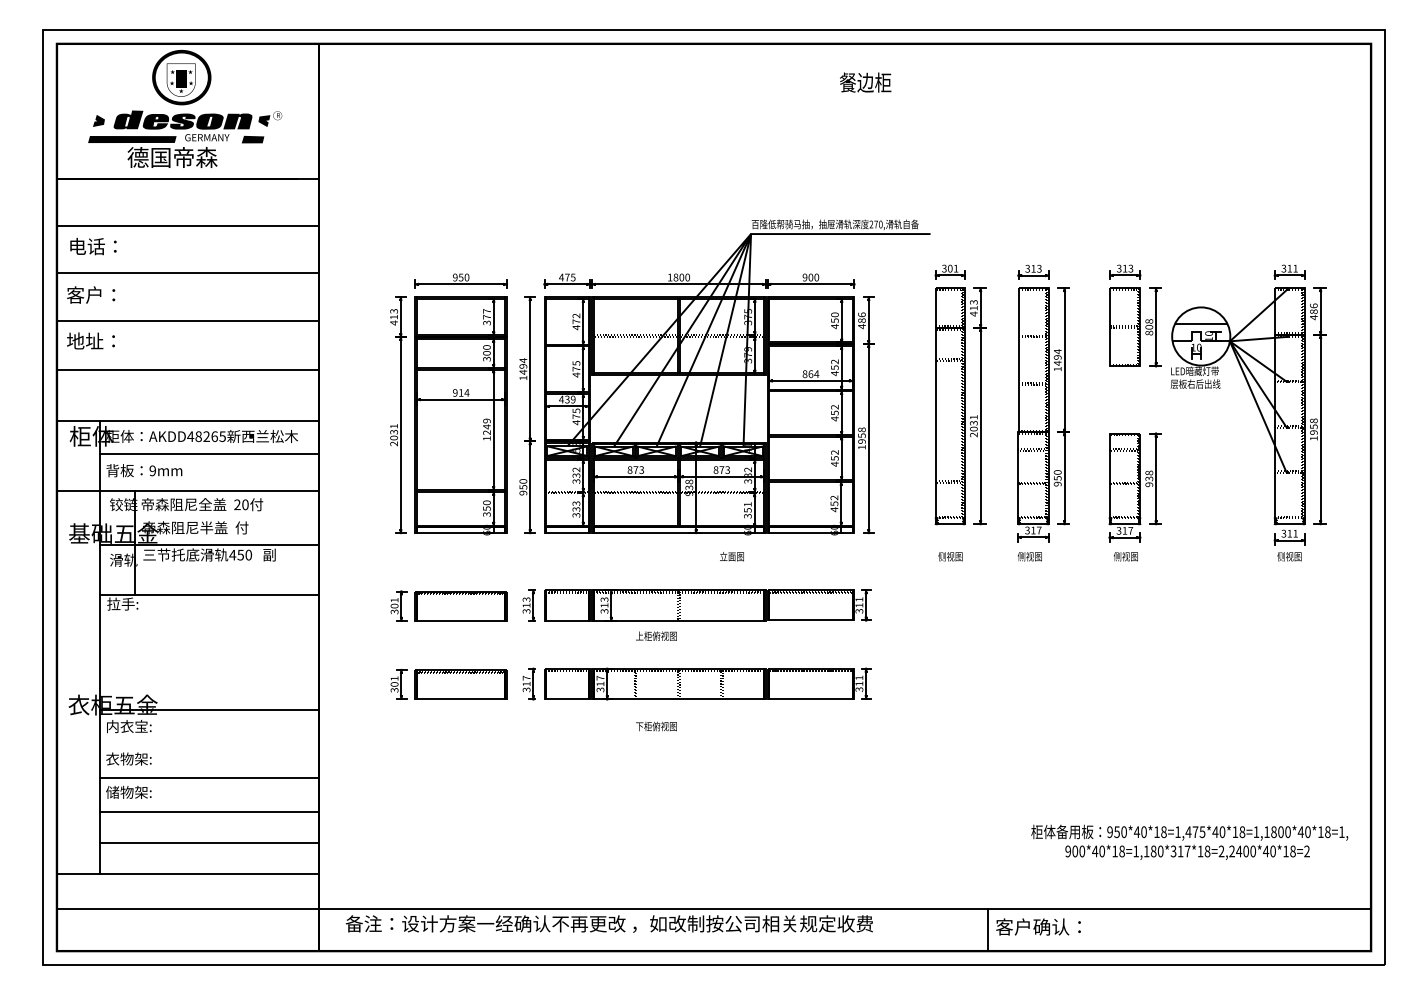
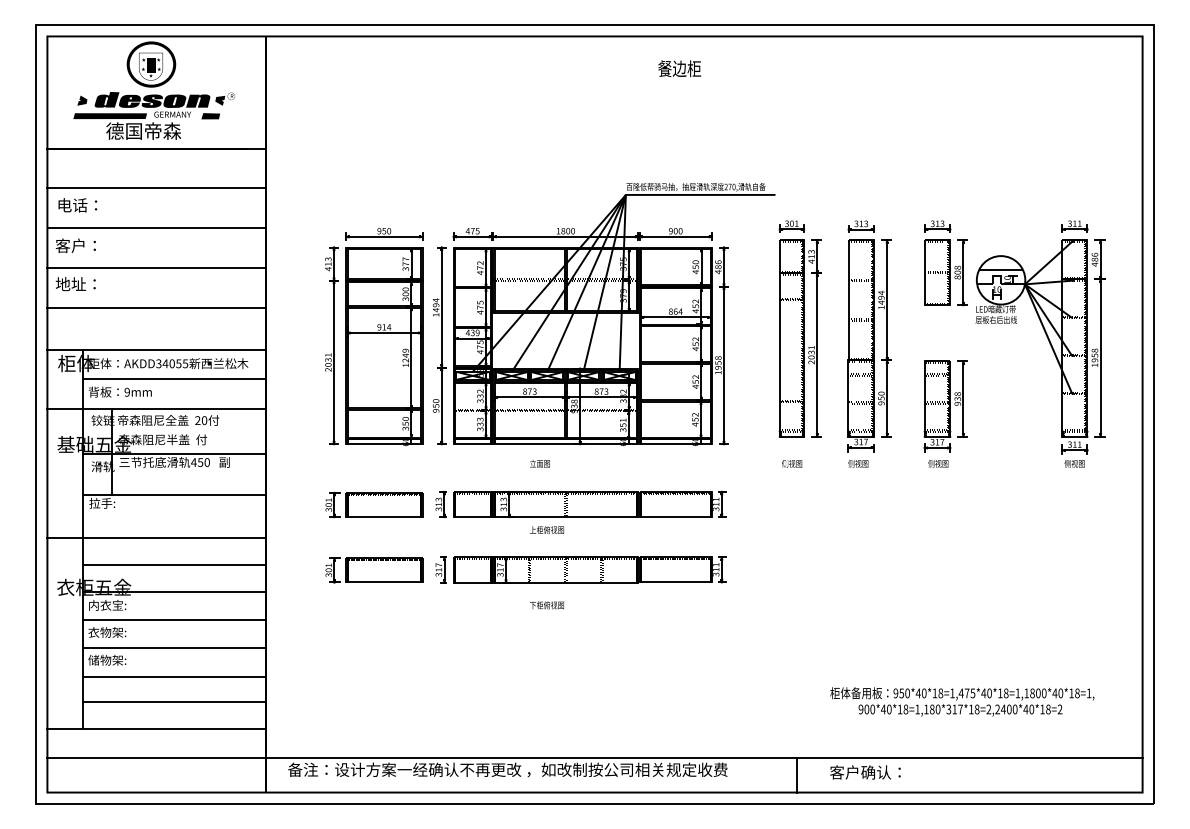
text: (865, 82) -> (679, 68), moved
text: (202, 436) -> (168, 363), AKDD48265 -> AKDD34055
text: (731, 556) -> (539, 463), moved
line: (187, 645) -> (156, 537), added
line: (209, 678) -> (174, 565), added
line: (209, 743) -> (174, 619), added
text: (1189, 841) -> (962, 701), moved
line: (987, 930) -> (796, 775), moved

